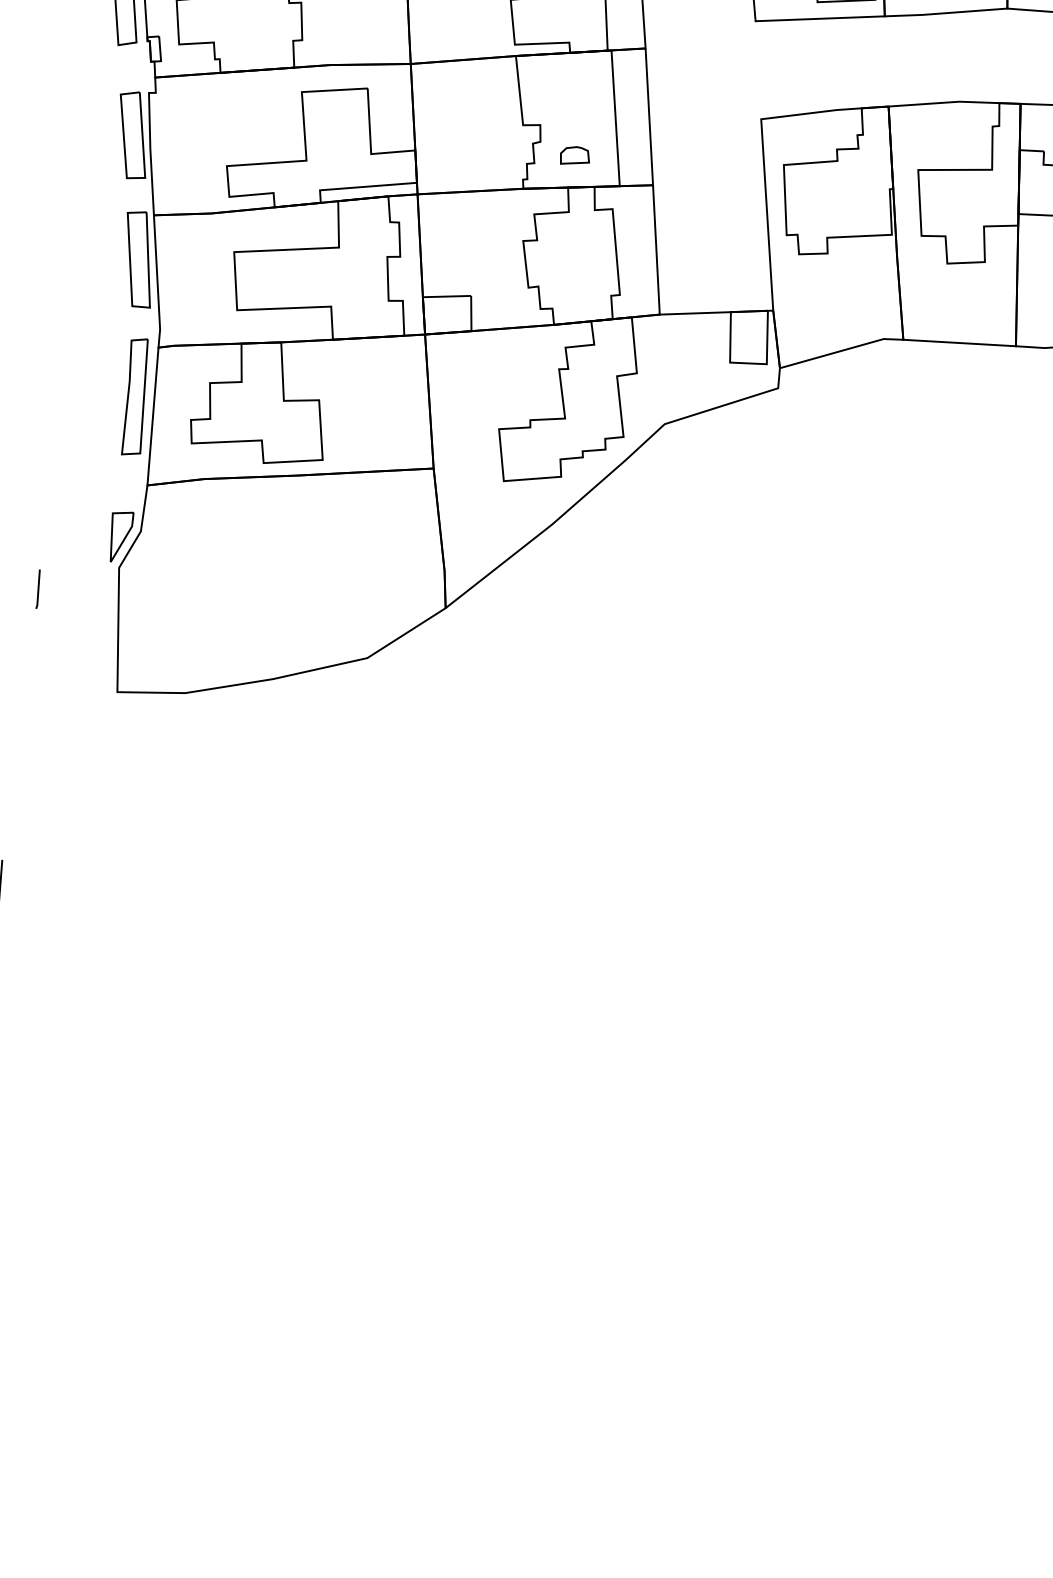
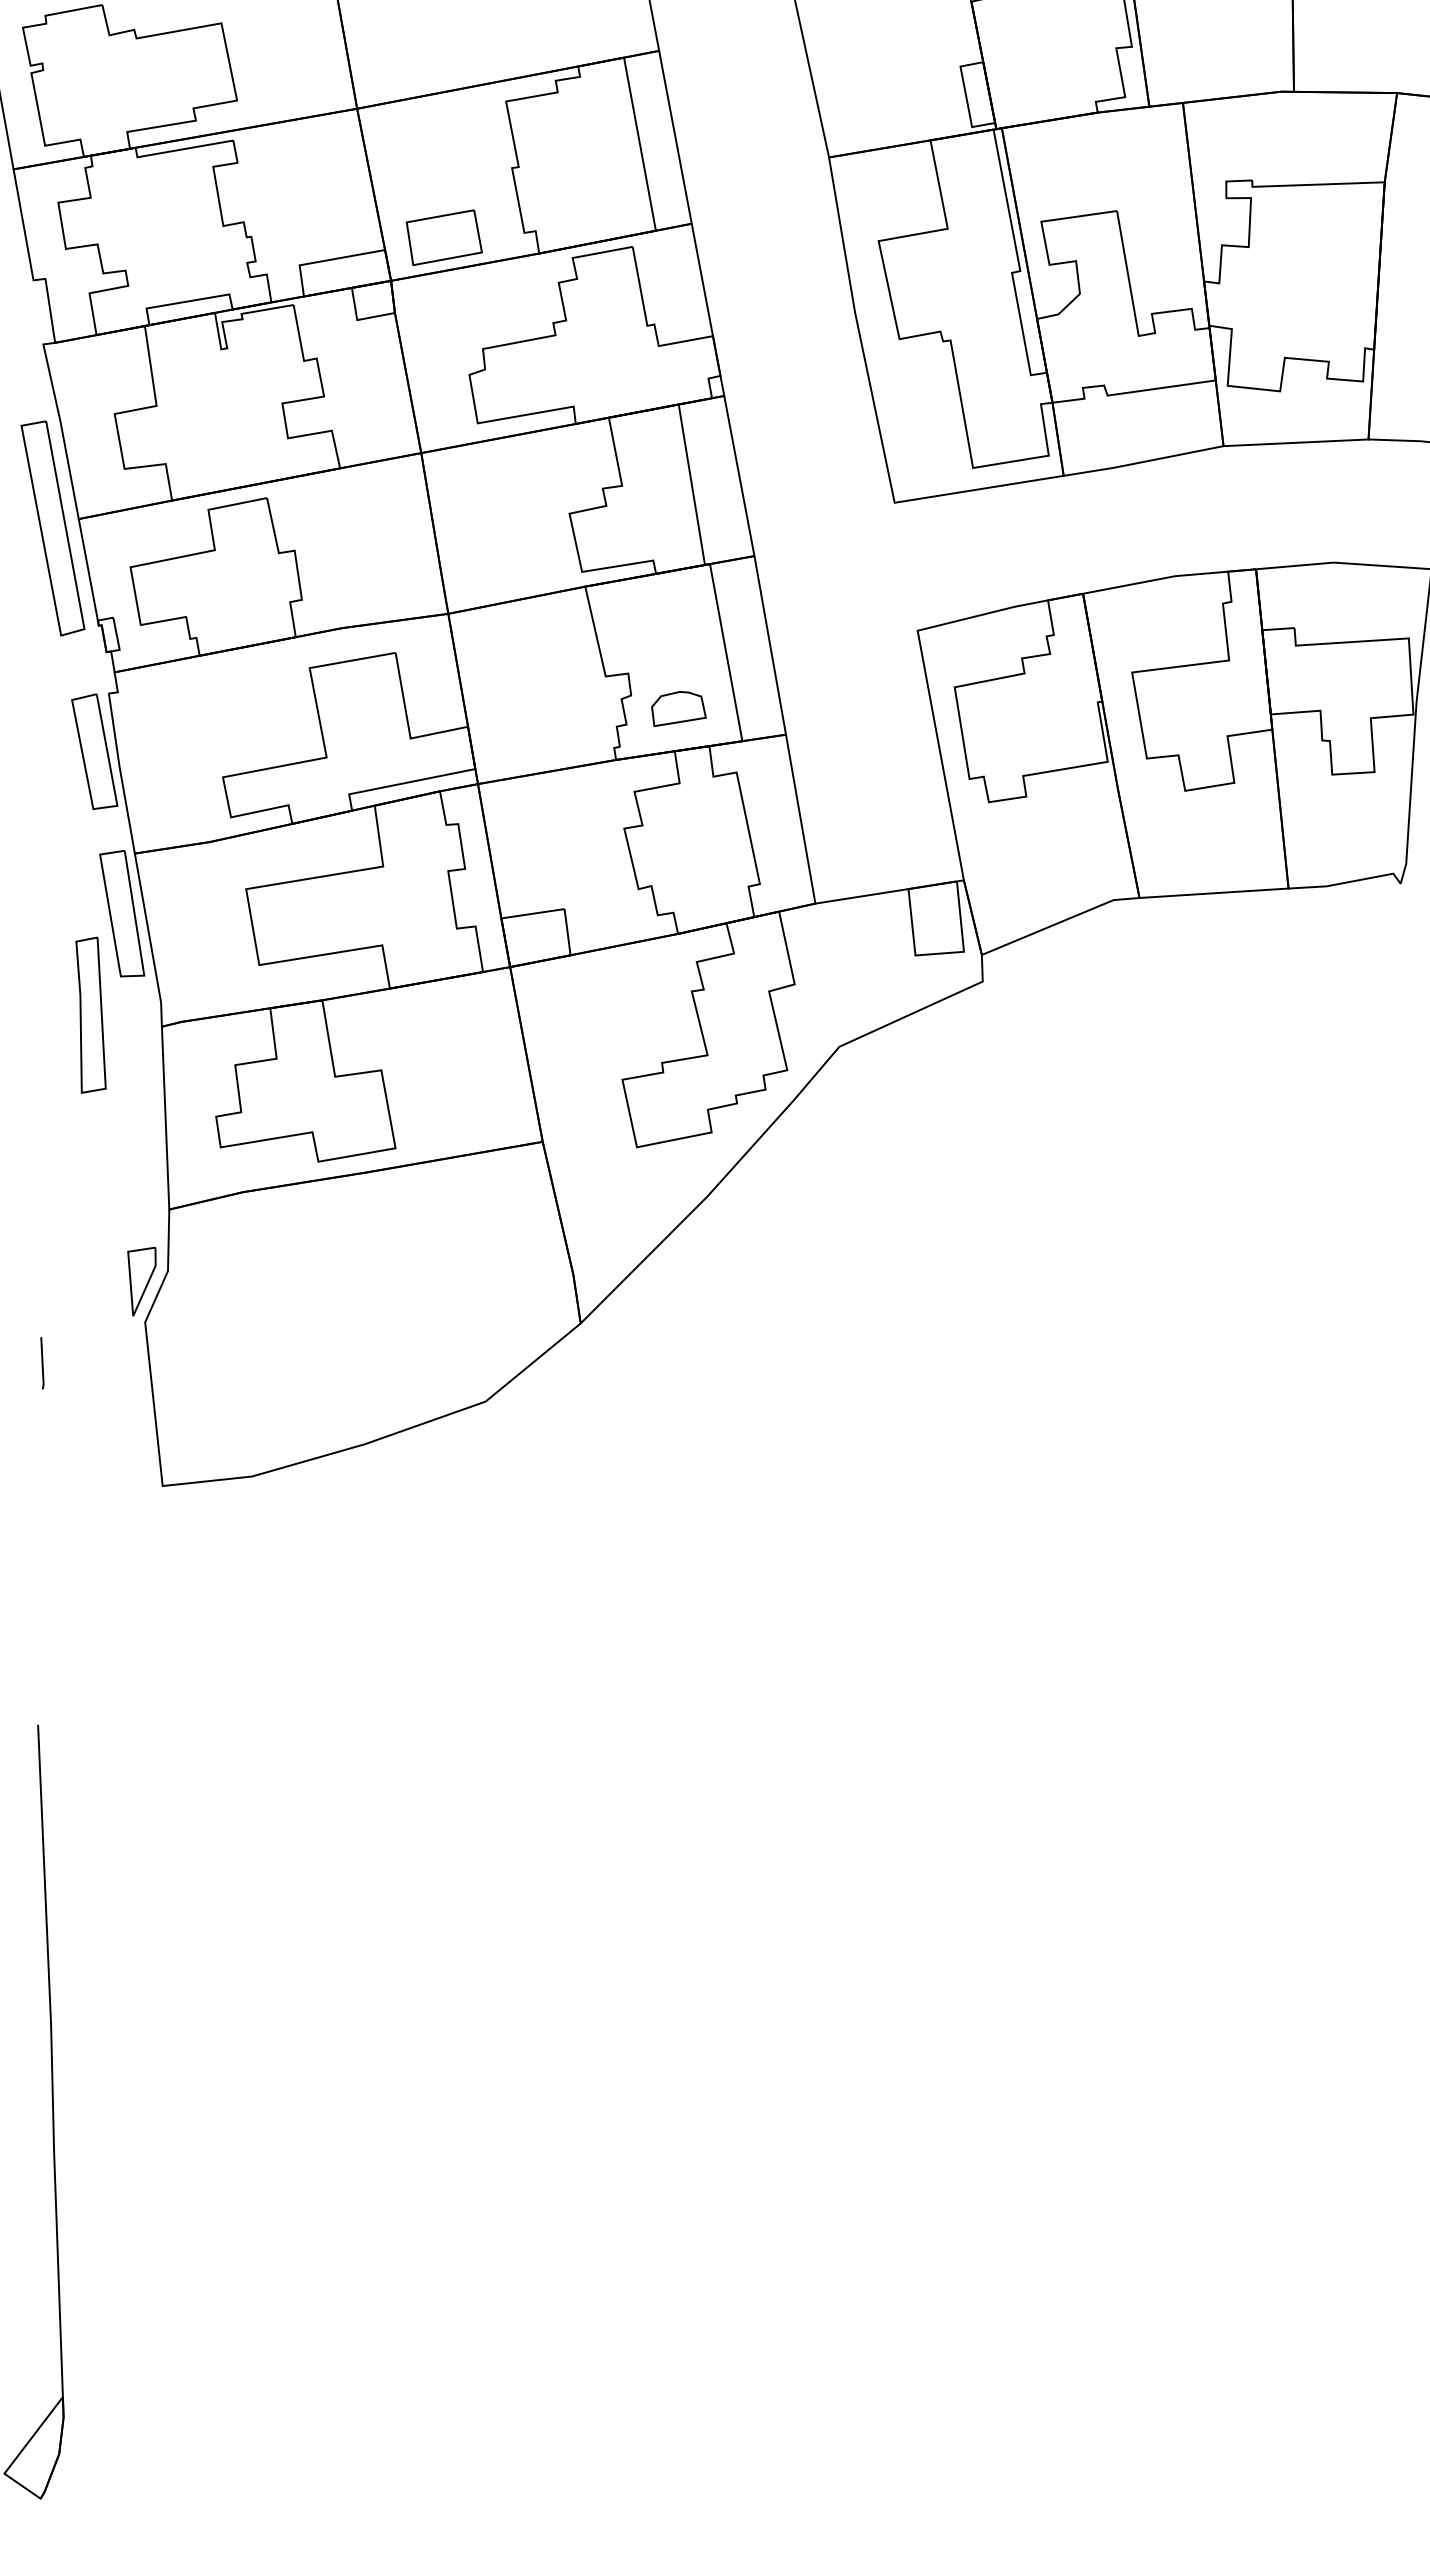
part: (575, 155) -> (679, 708), size x1.4
part: (135, 396) -> (90, 1014), moved

